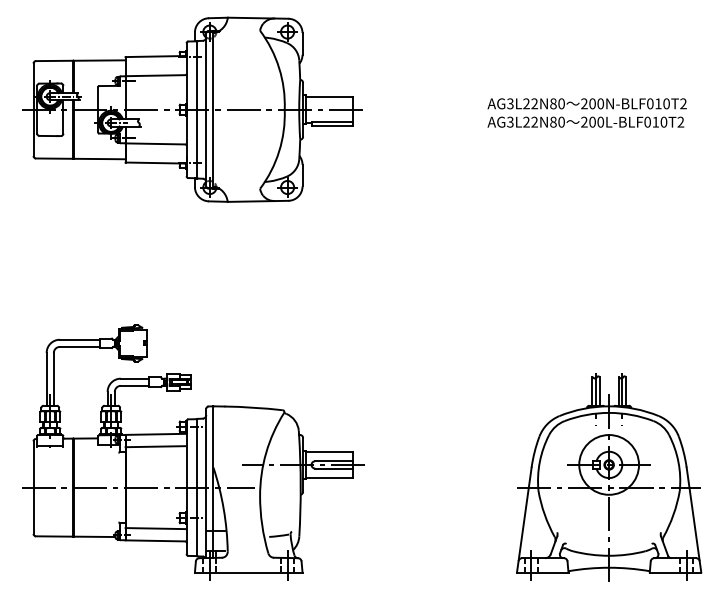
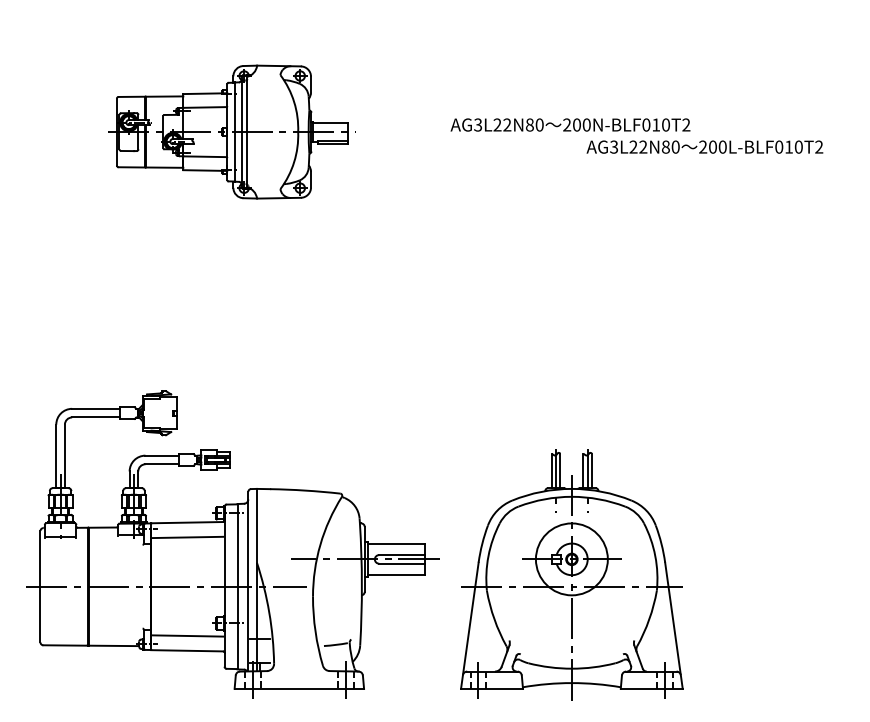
text: (587, 103) -> (570, 124), moved
part: (192, 109) -> (231, 131), size x0.6
part: (608, 477) -> (571, 574), moved

